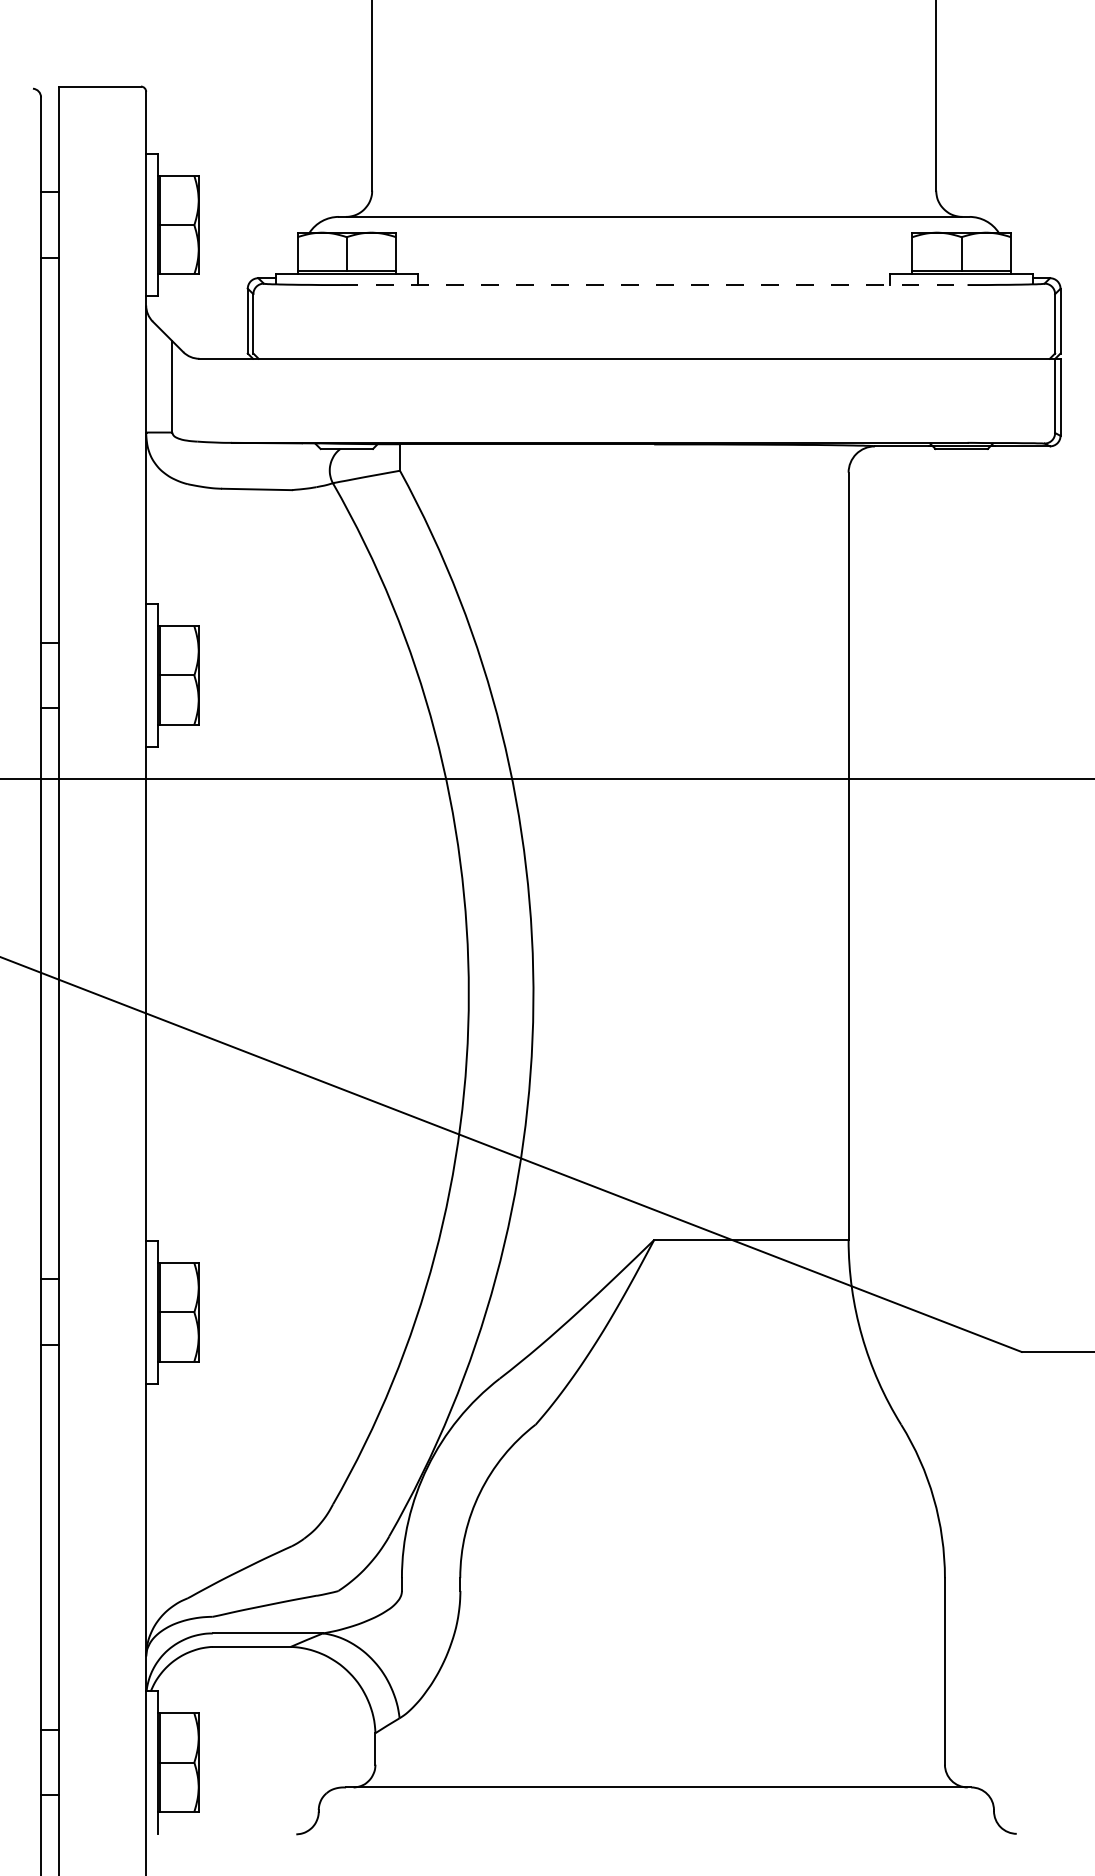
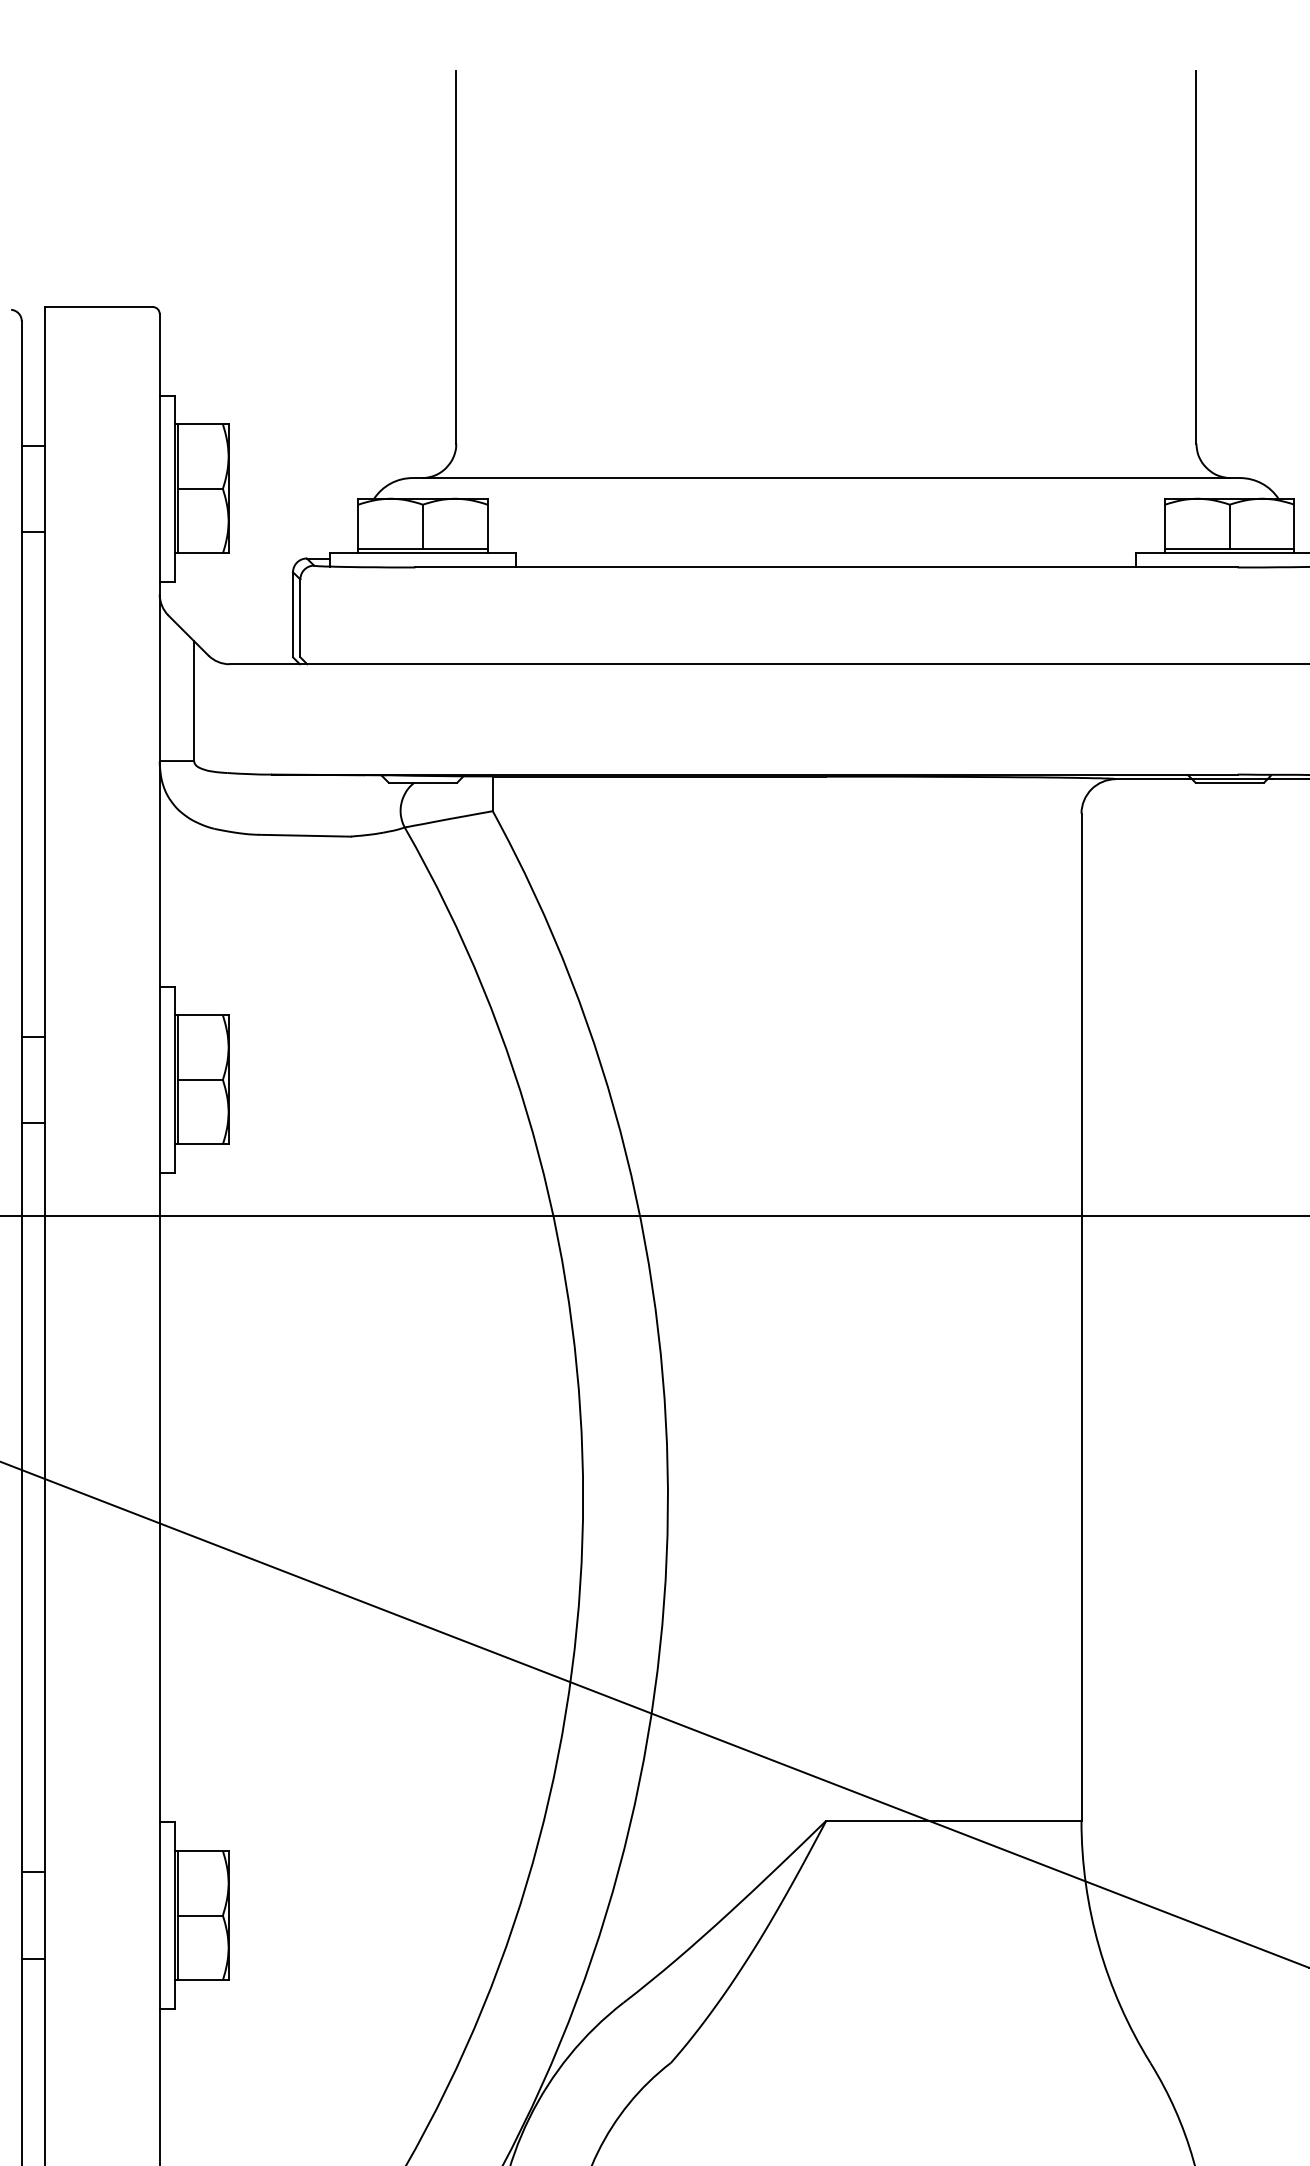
line: (654, 285) -> (826, 568), dashed -> solid

